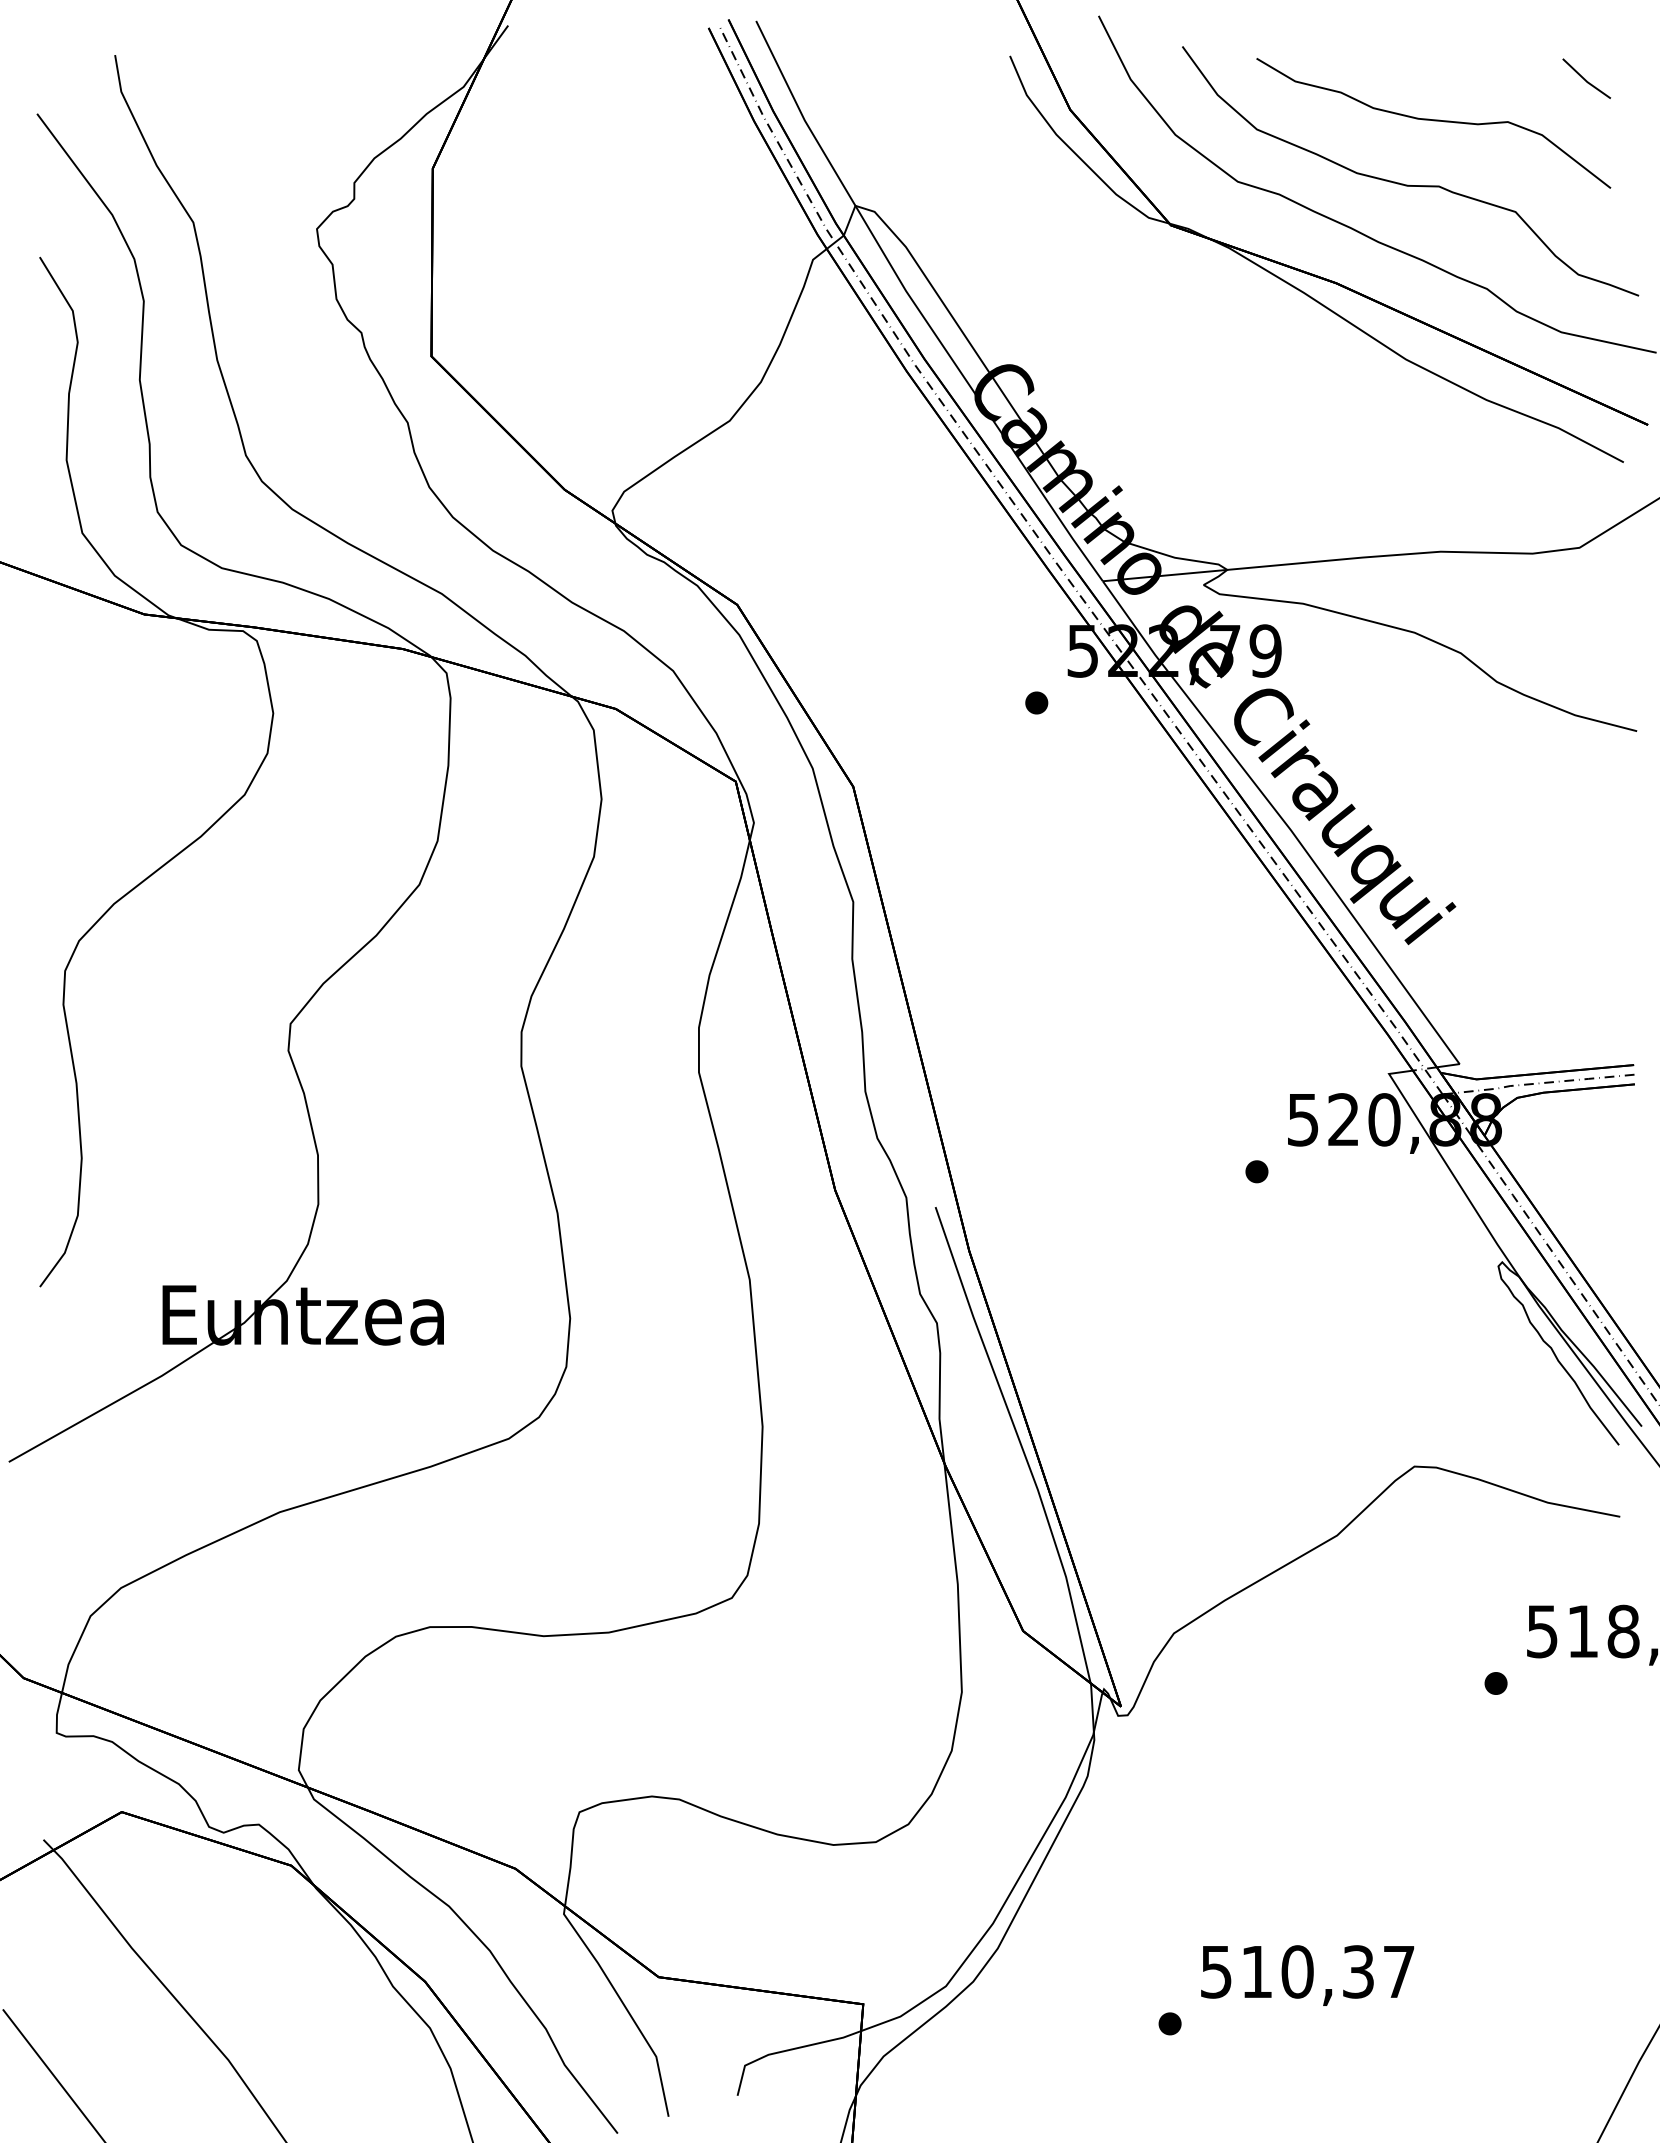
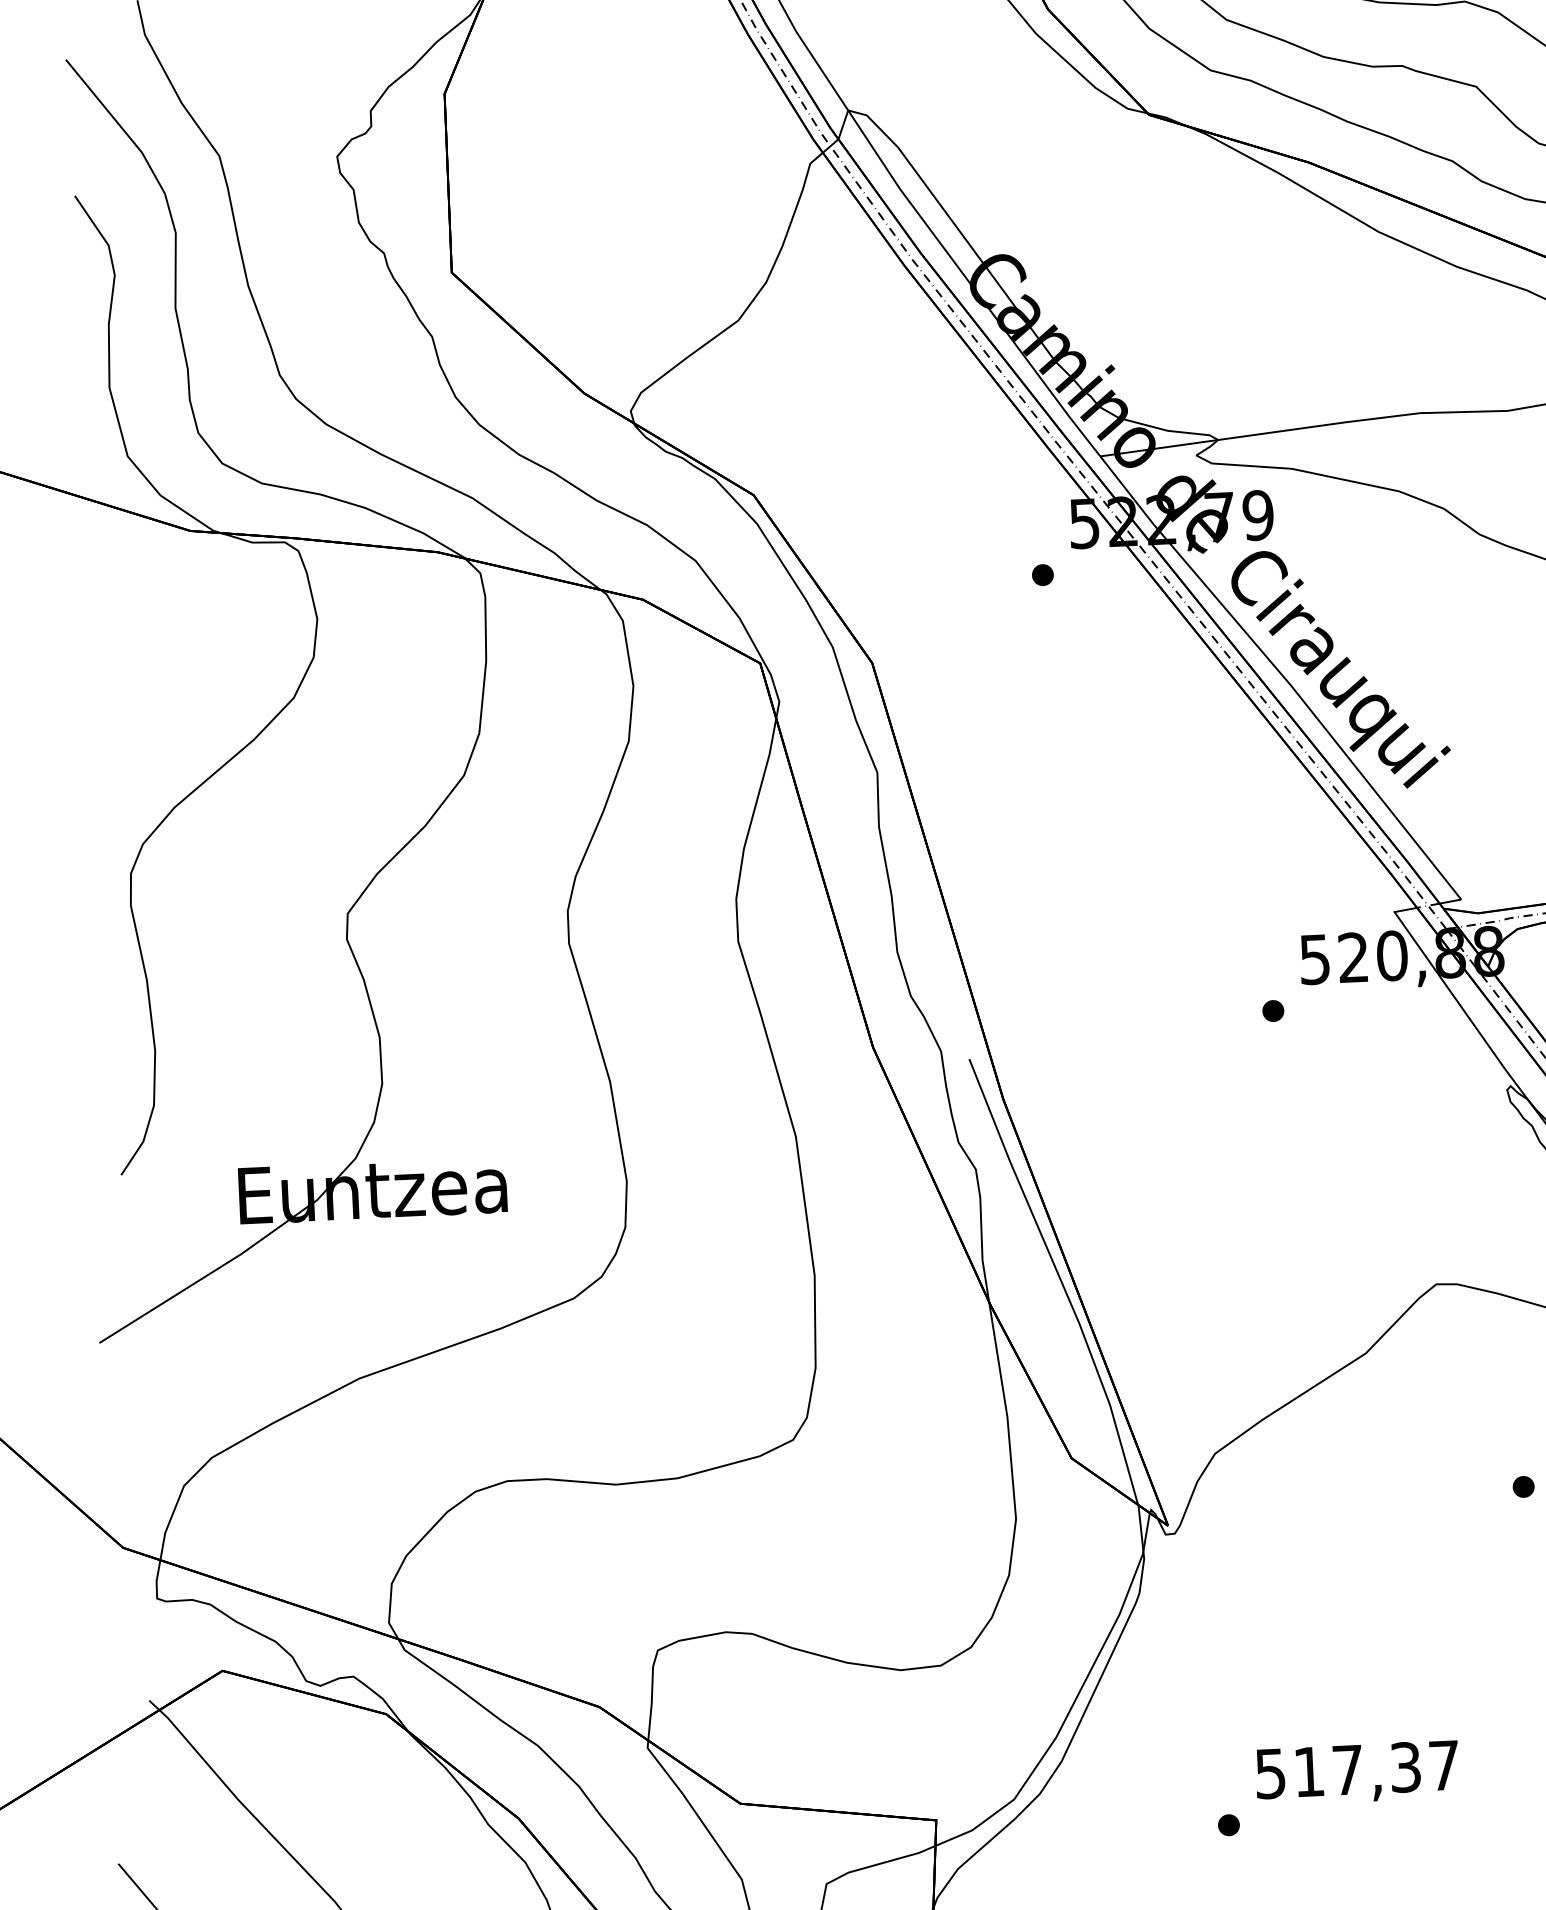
text: (1297, 1971) -> (1347, 1769), 510,37 -> 517,37

